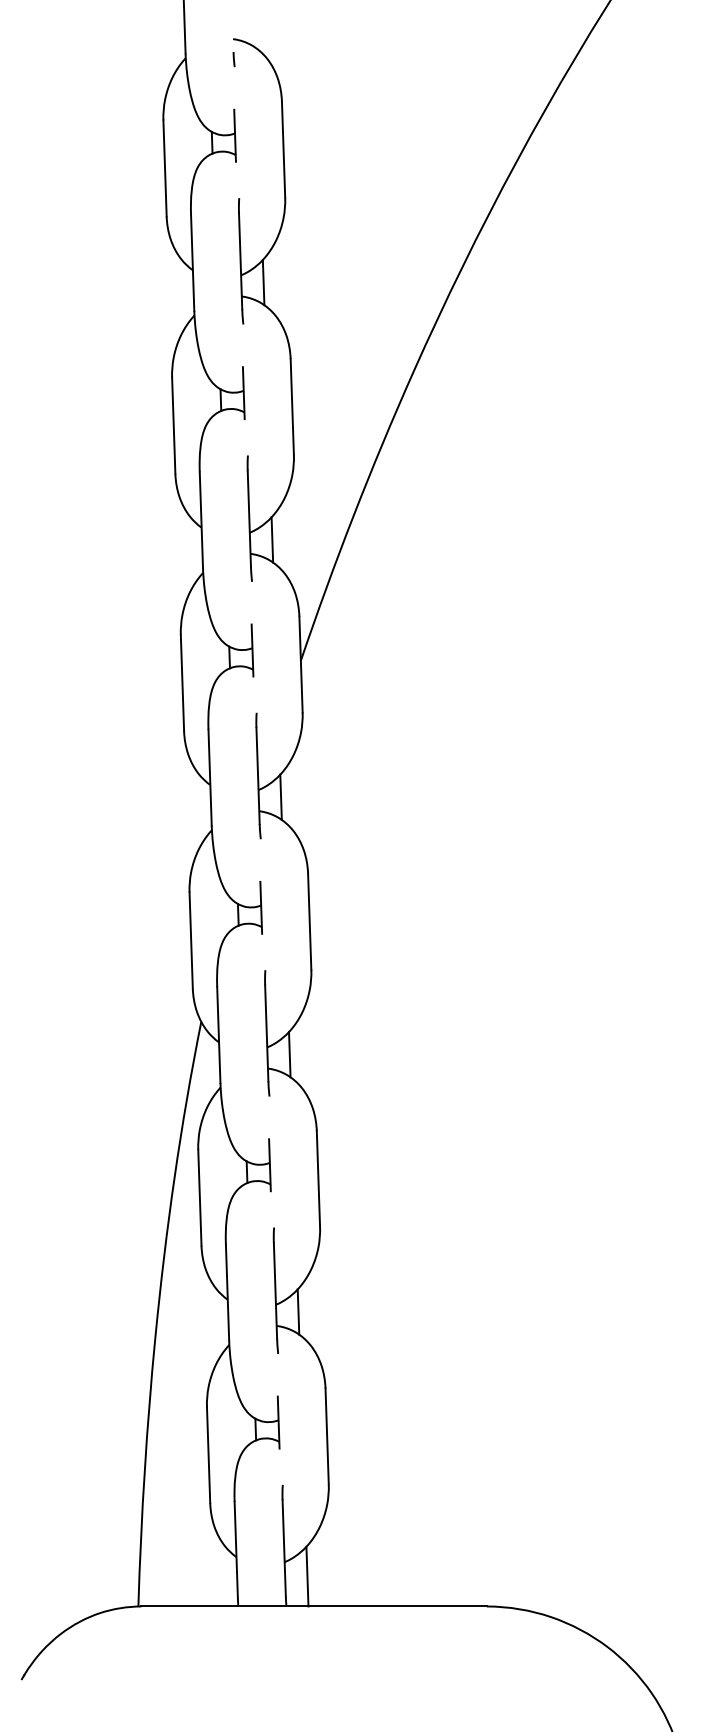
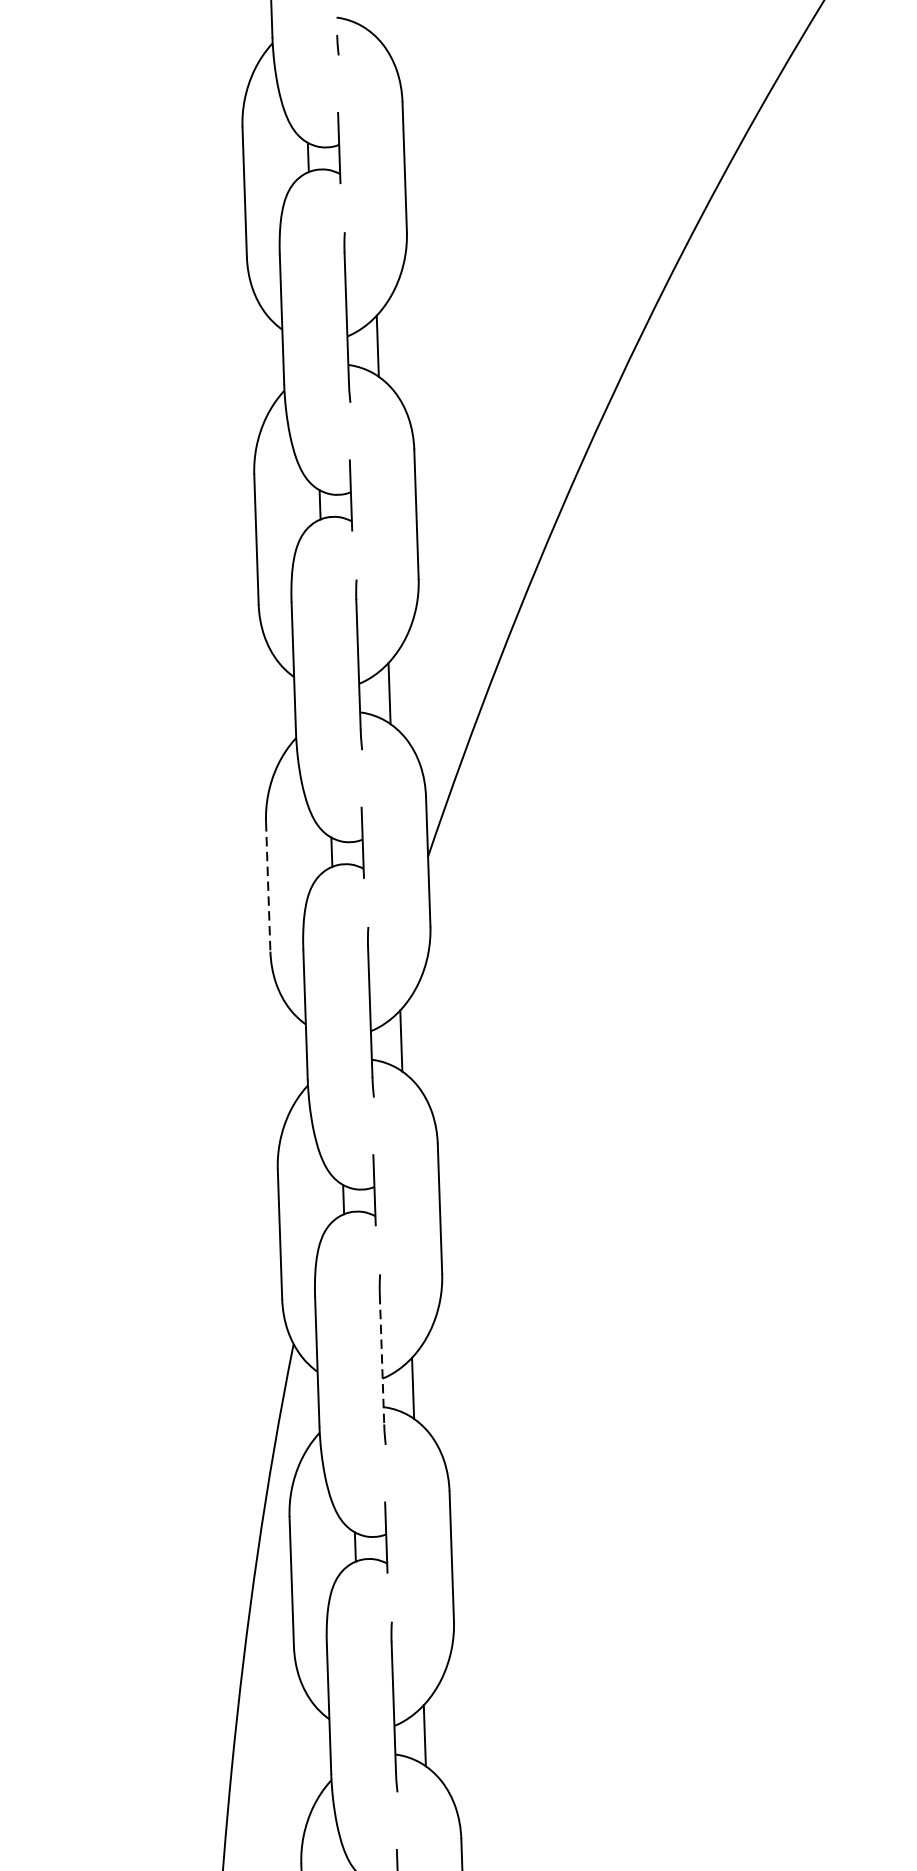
line: (182, 683) -> (268, 887), solid -> dashed
line: (266, 1033) -> (381, 1359), solid -> dashed

